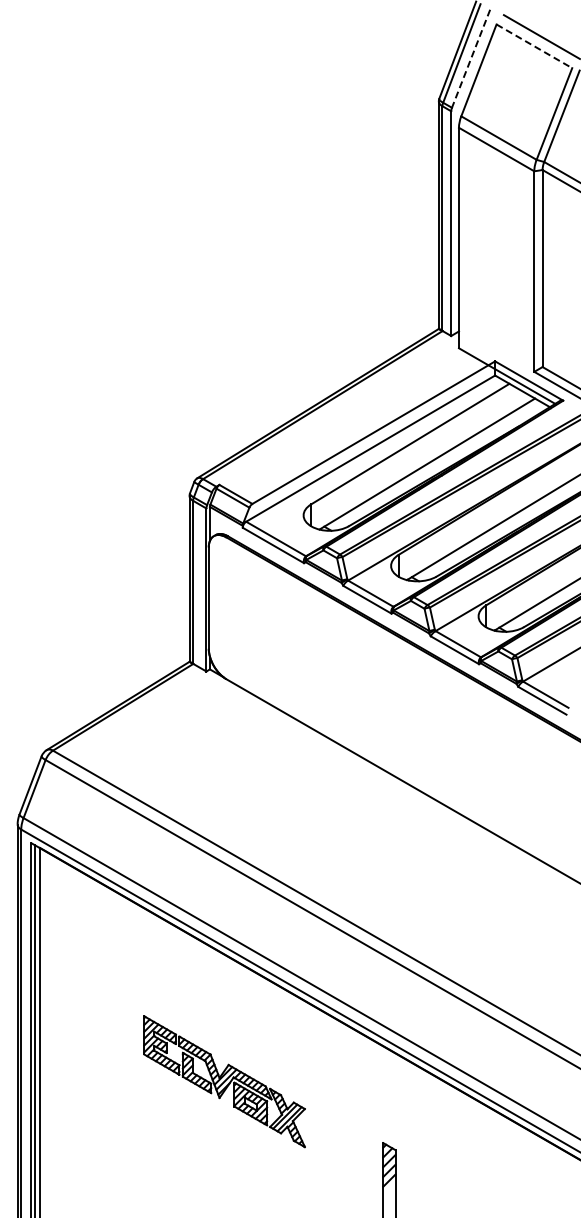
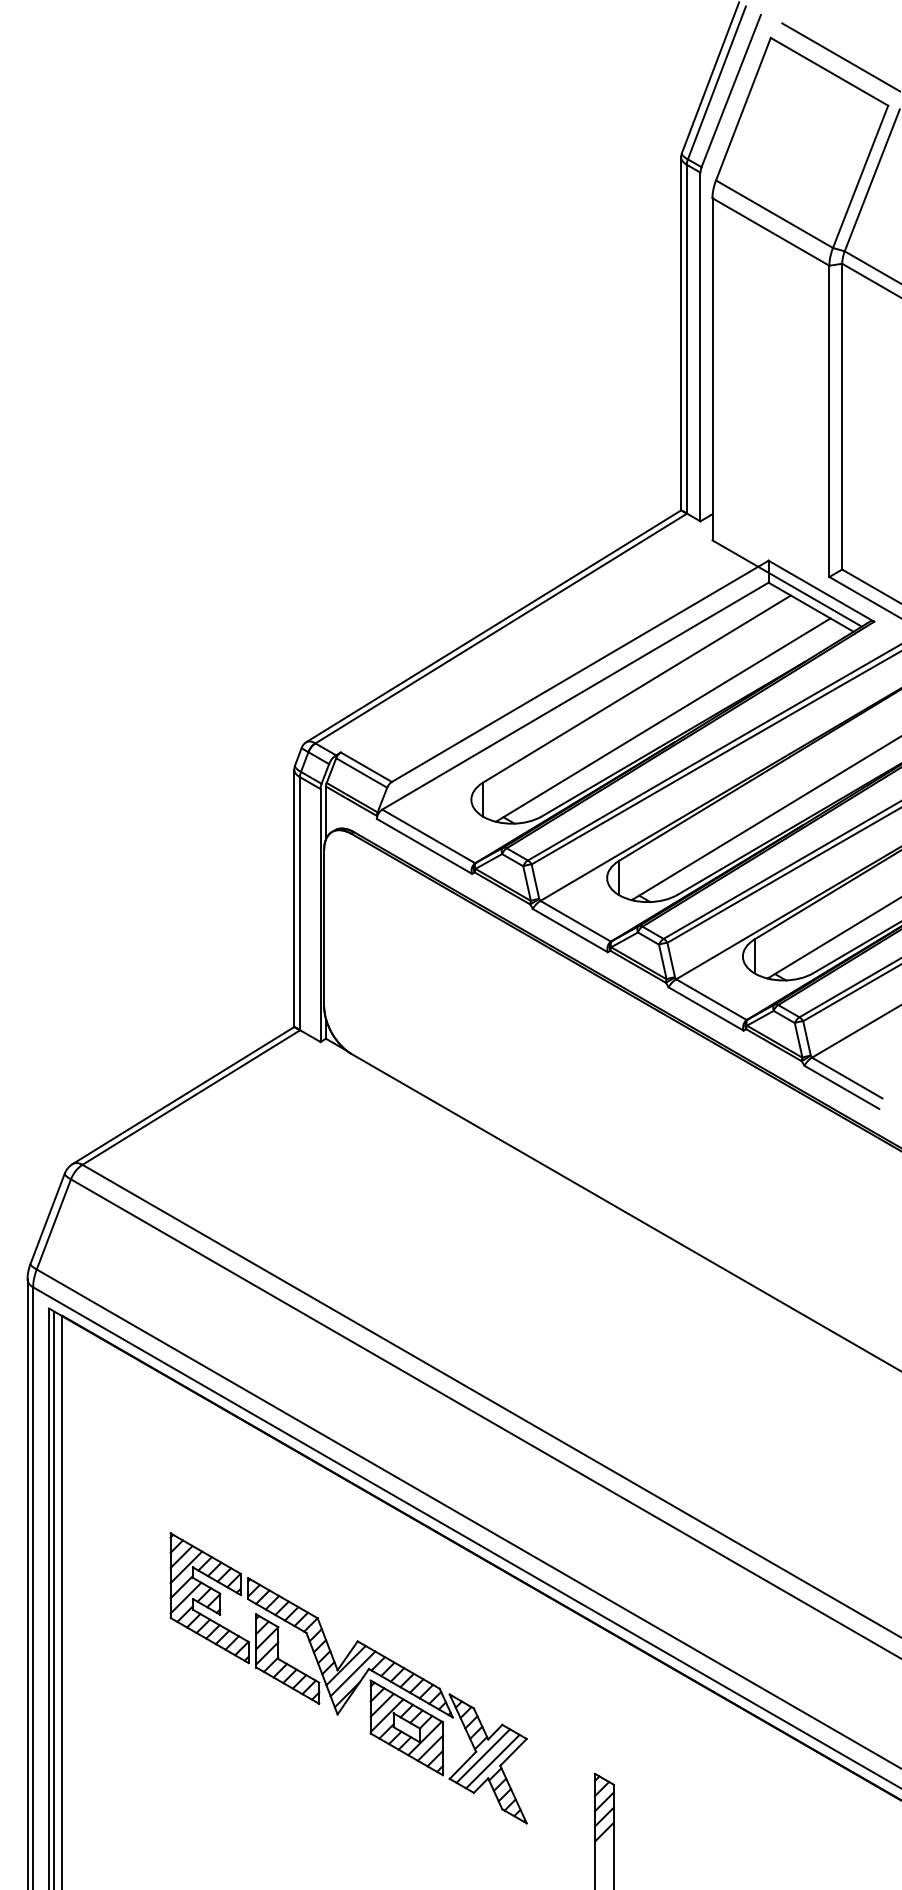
line: (534, 46) -> (829, 72), dashed -> solid
line: (471, 58) -> (731, 90), dashed -> solid
part: (224, 1081) -> (348, 1678), size x1.43

